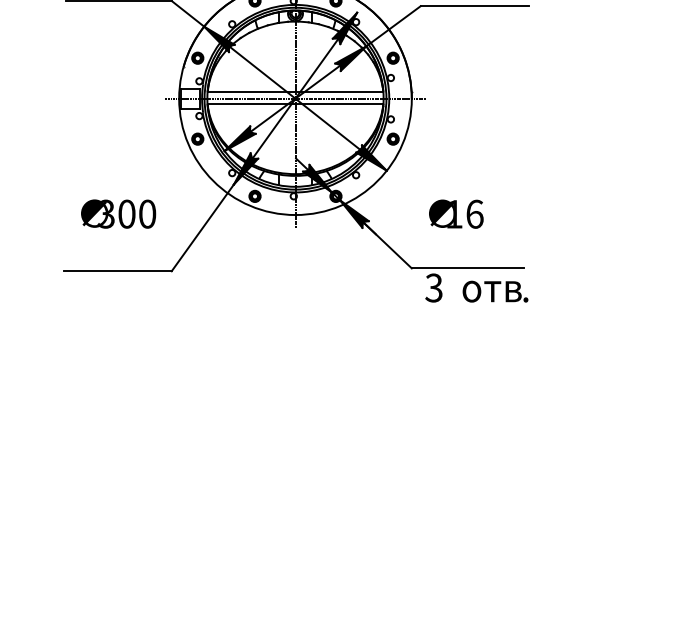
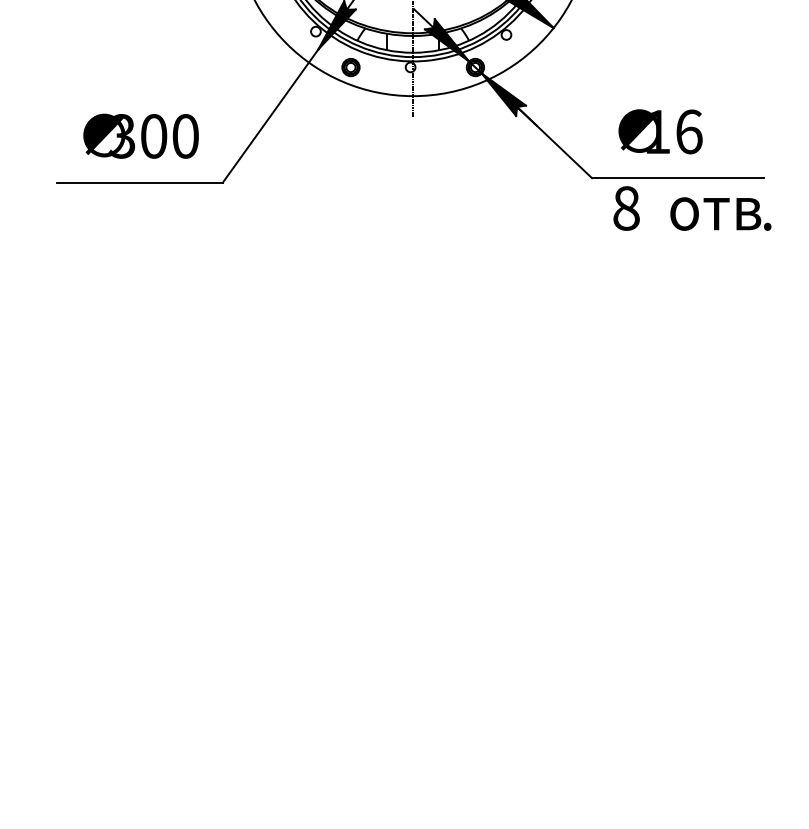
text: (118, 213) -> (140, 135), moved
text: (456, 213) -> (660, 130), moved
text: (433, 287) -> (625, 207), 3 -> 8

